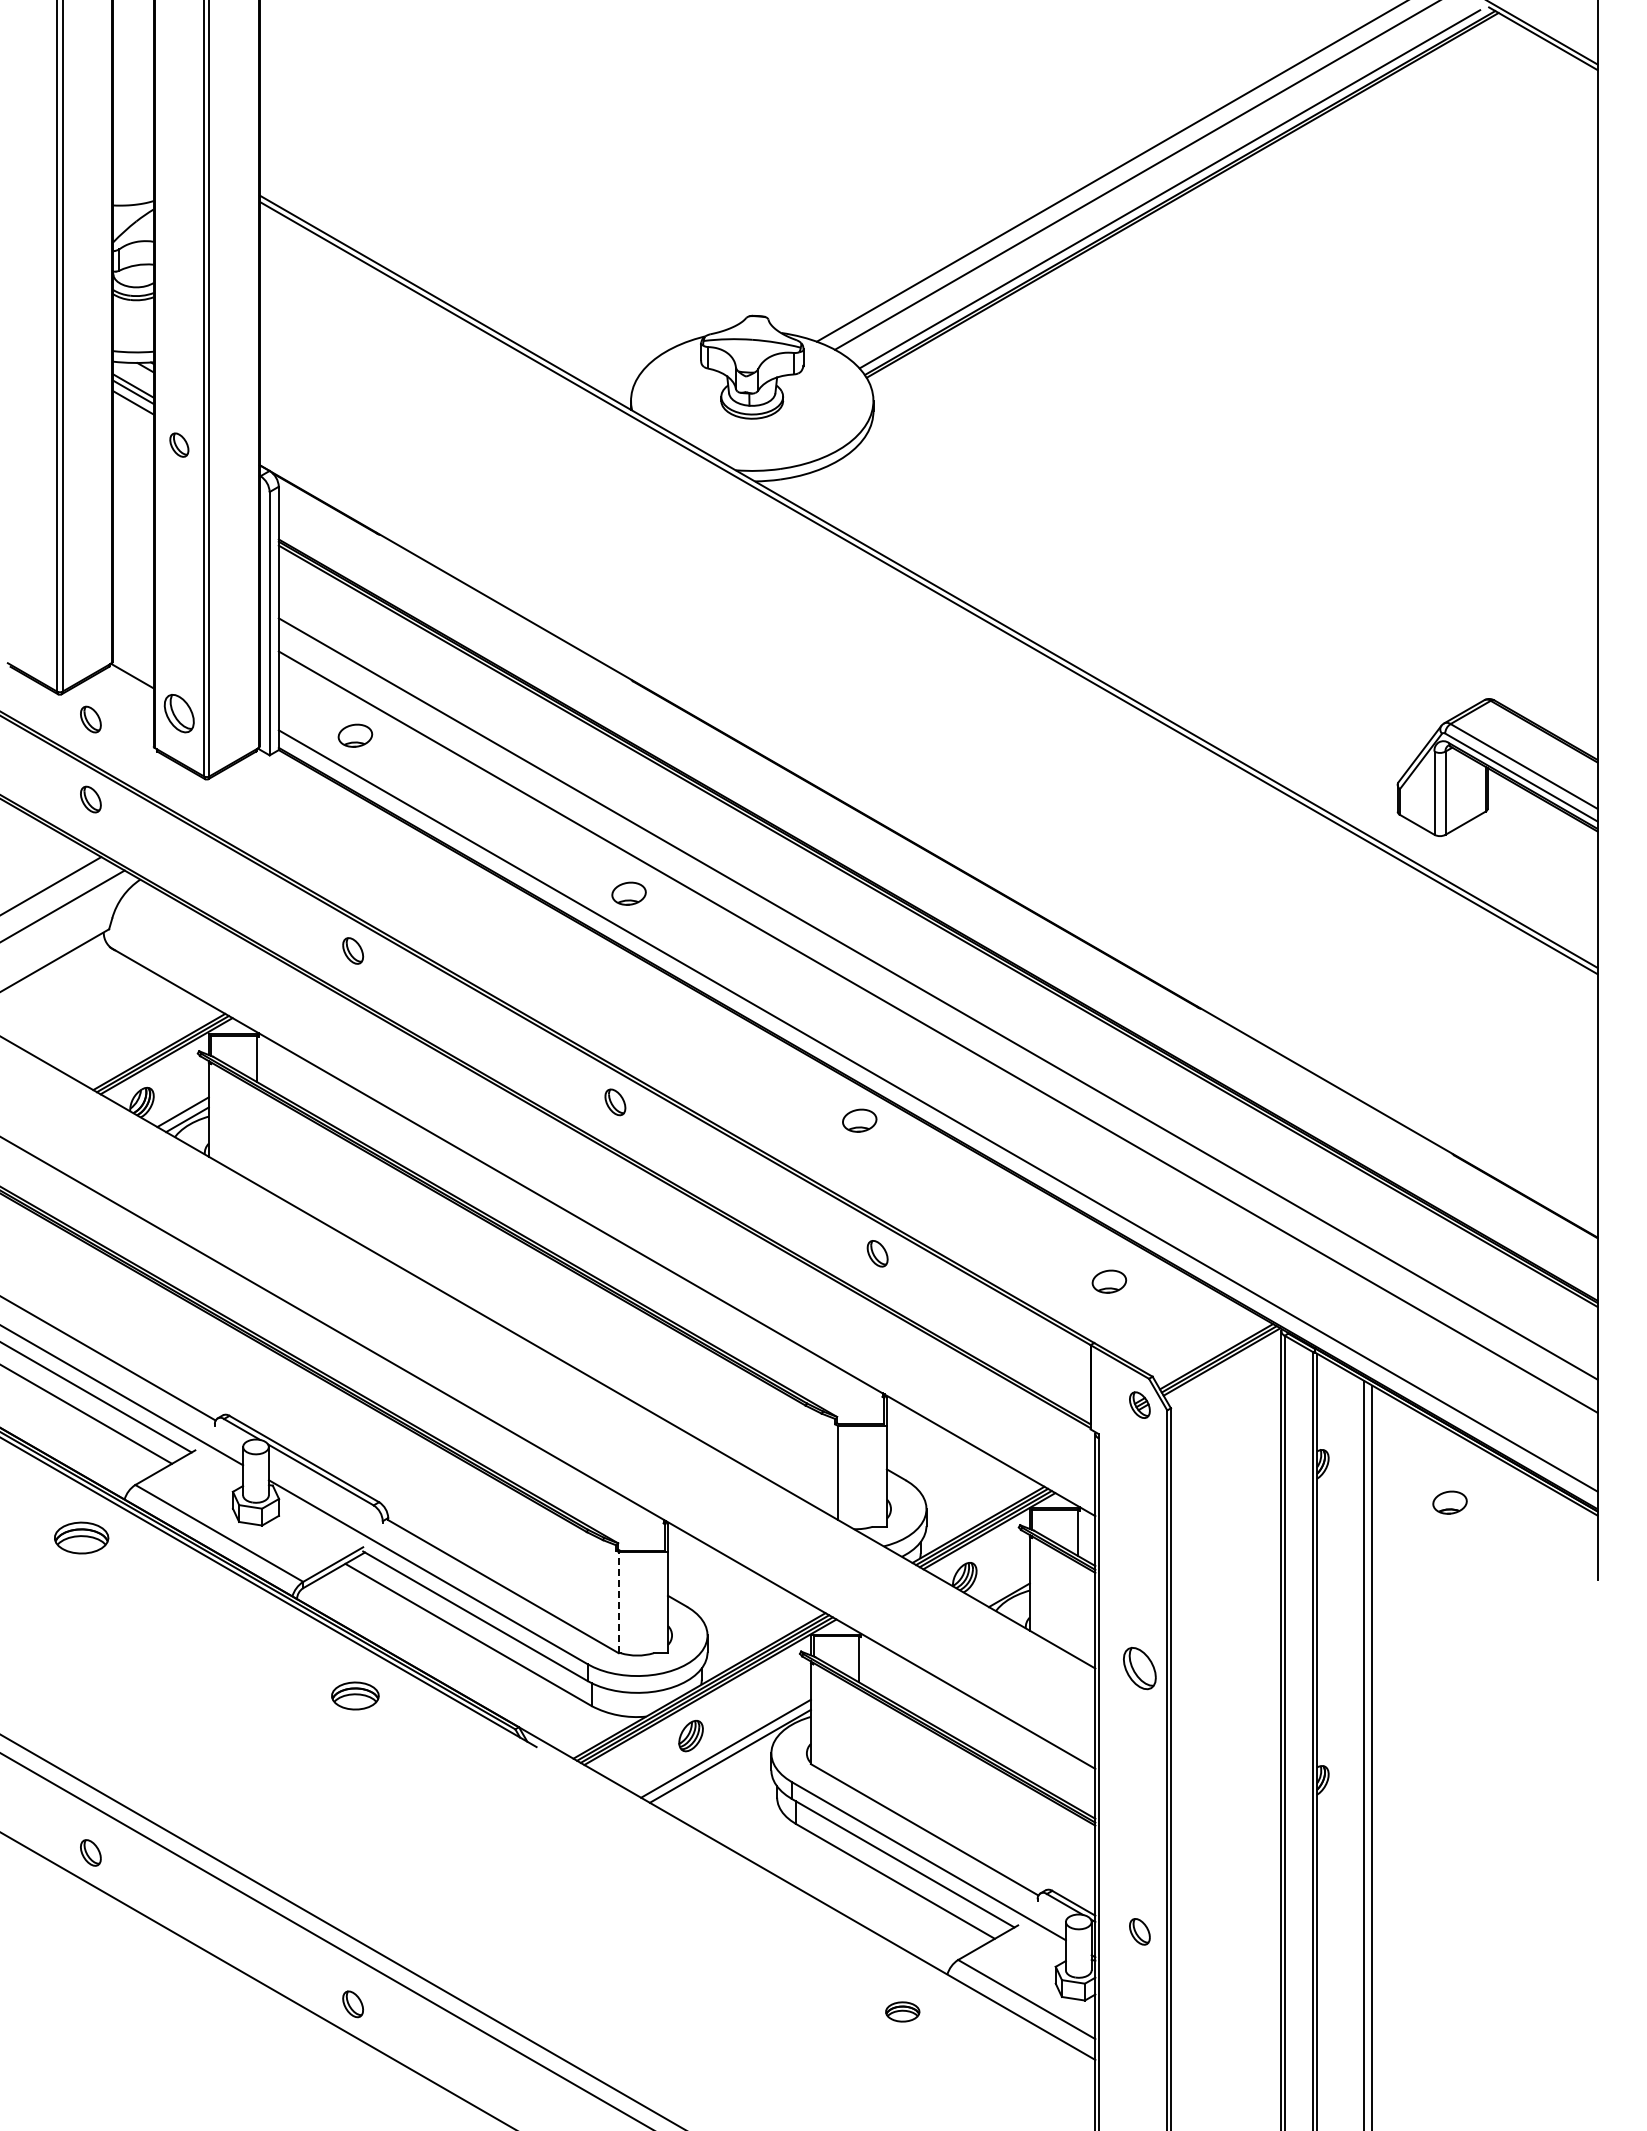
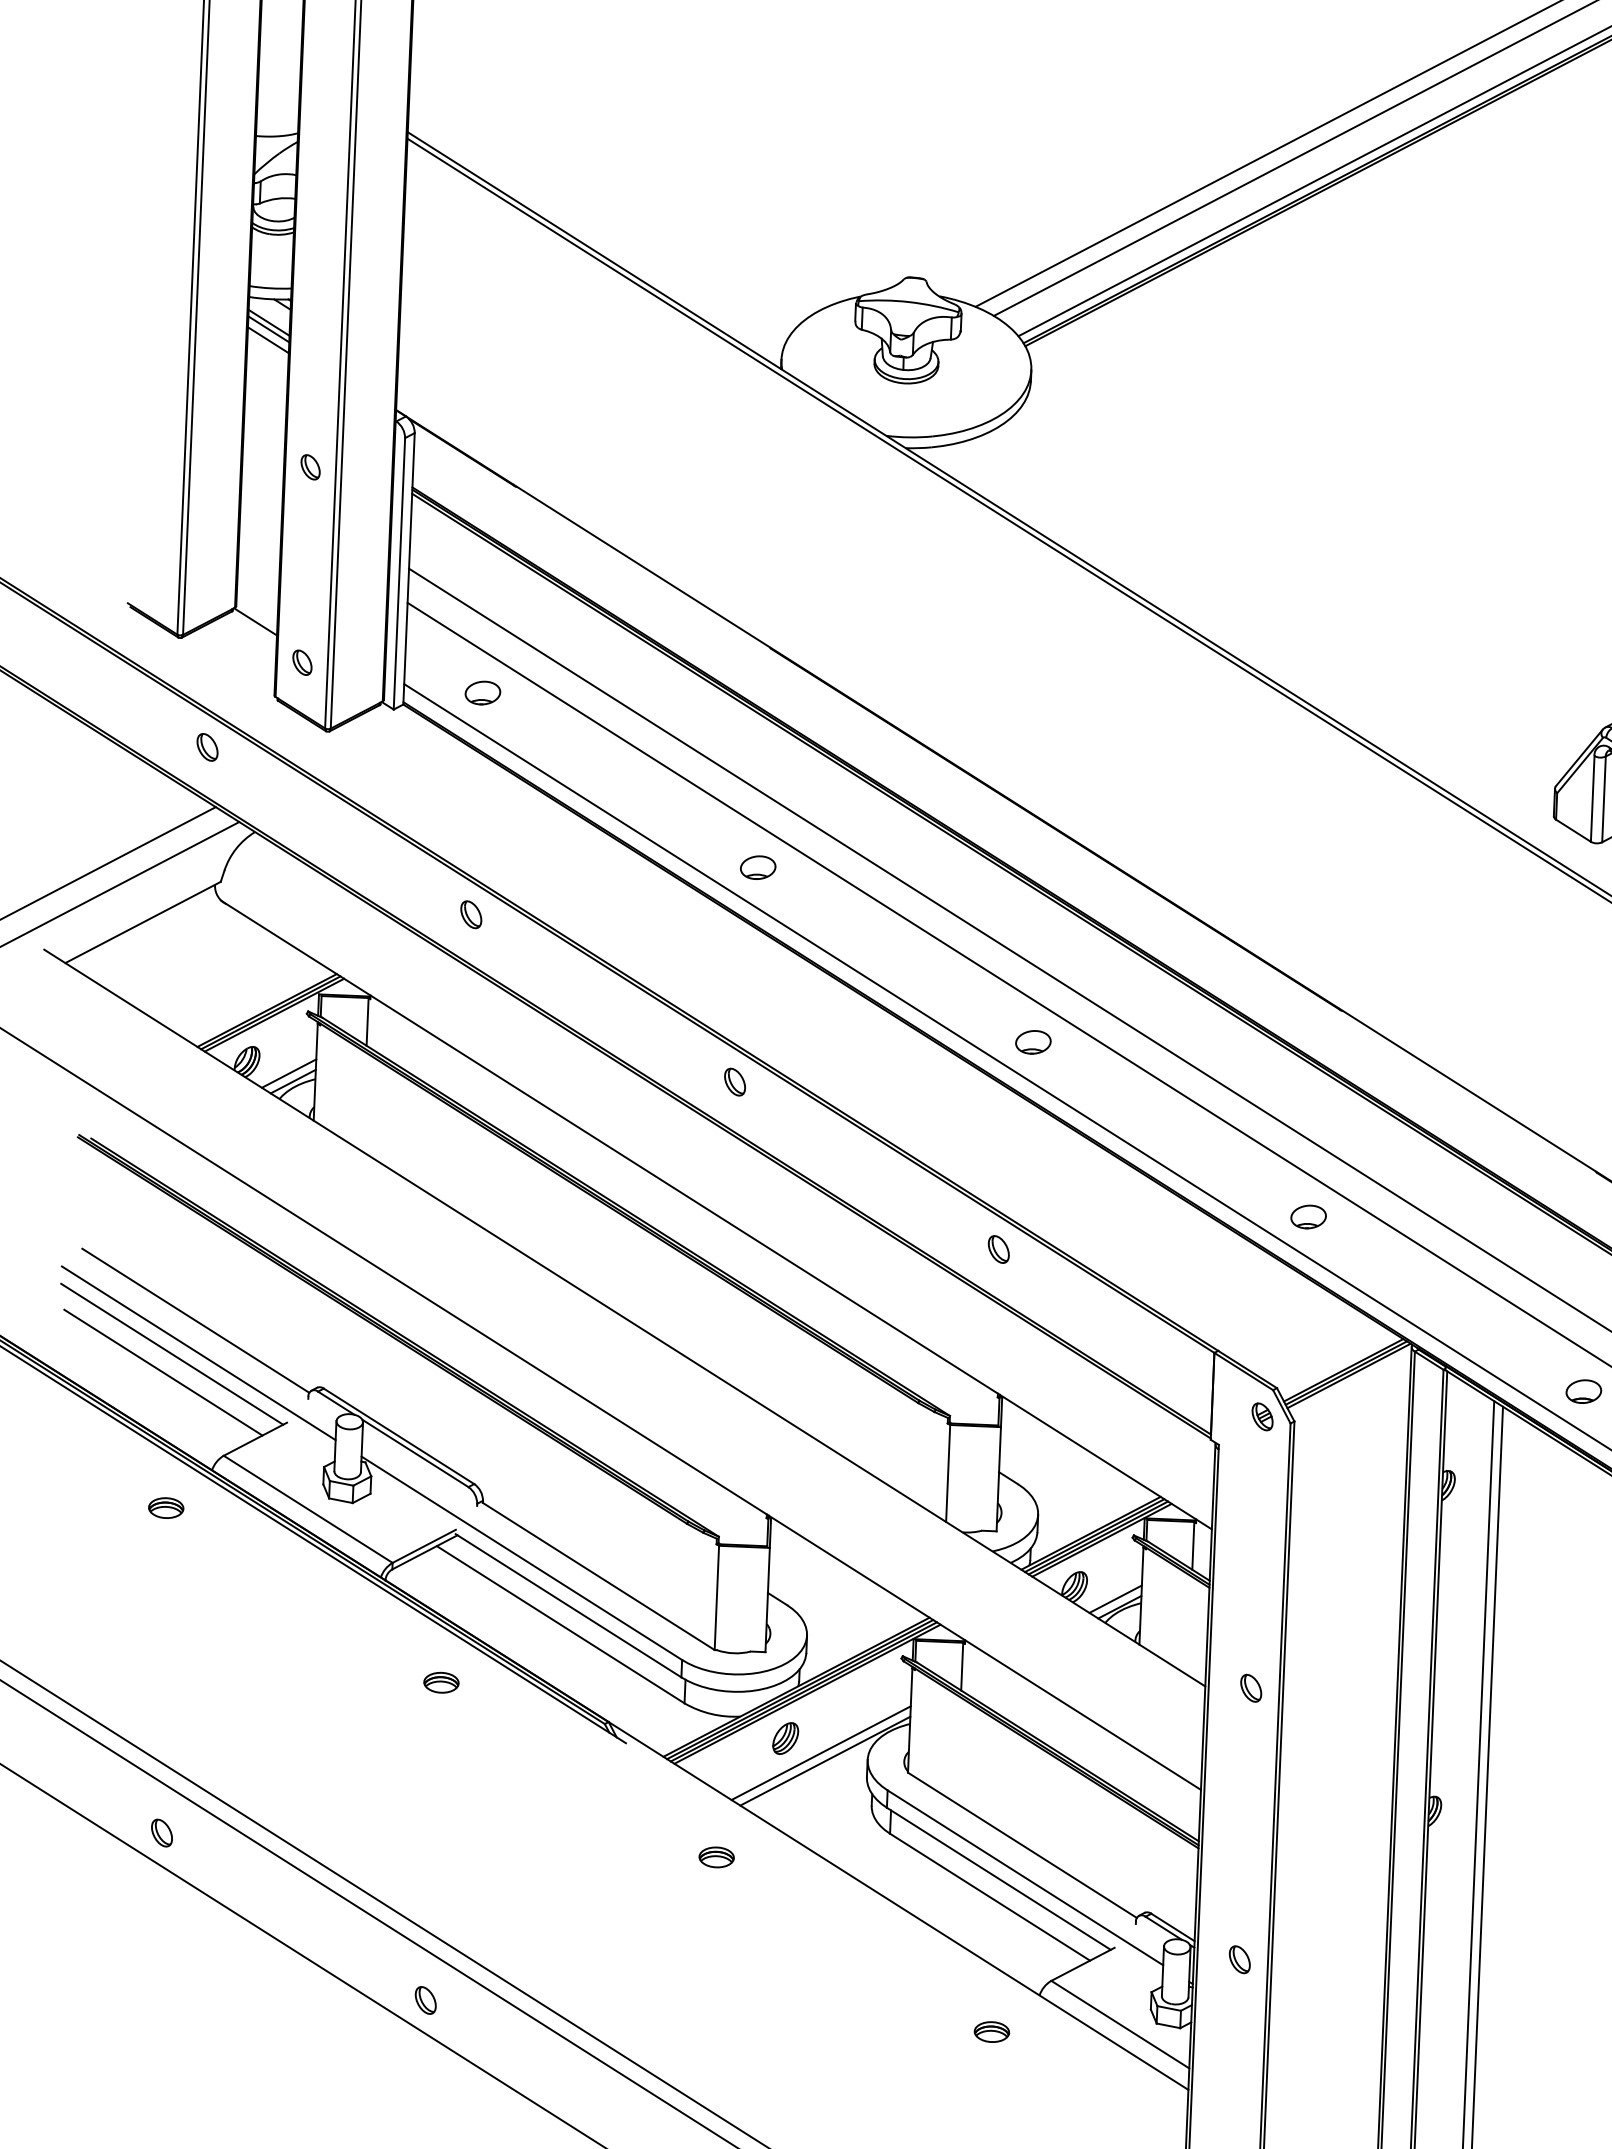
part: (179, 444) -> (310, 466), moved
part: (179, 713) -> (302, 662), size x0.62
part: (90, 719) -> (210, 664), removed
part: (859, 1120) -> (1033, 1042), moved
part: (1109, 1281) -> (1308, 1216), moved
part: (1449, 1502) -> (1583, 1391), moved
part: (81, 1537) -> (165, 1507), size x0.62
line: (1004, 1587) -> (1115, 1598), added
line: (618, 1602) -> (716, 1597), dashed -> solid
part: (1139, 1668) -> (1250, 1688), size x0.62
part: (355, 1695) -> (441, 1682), size x0.71
part: (628, 1853) -> (716, 1856), added

